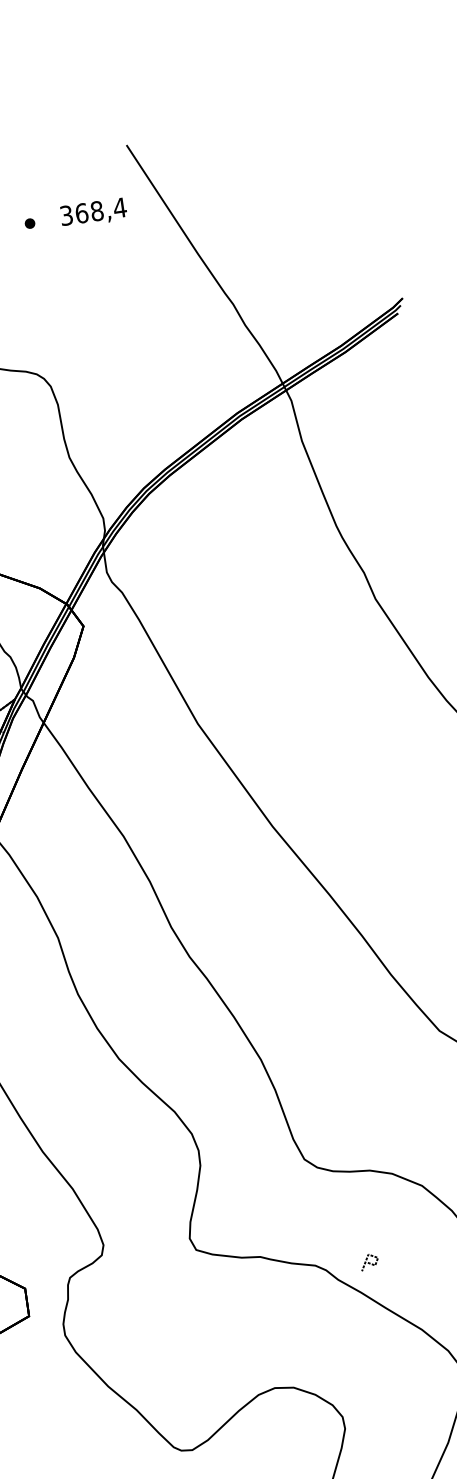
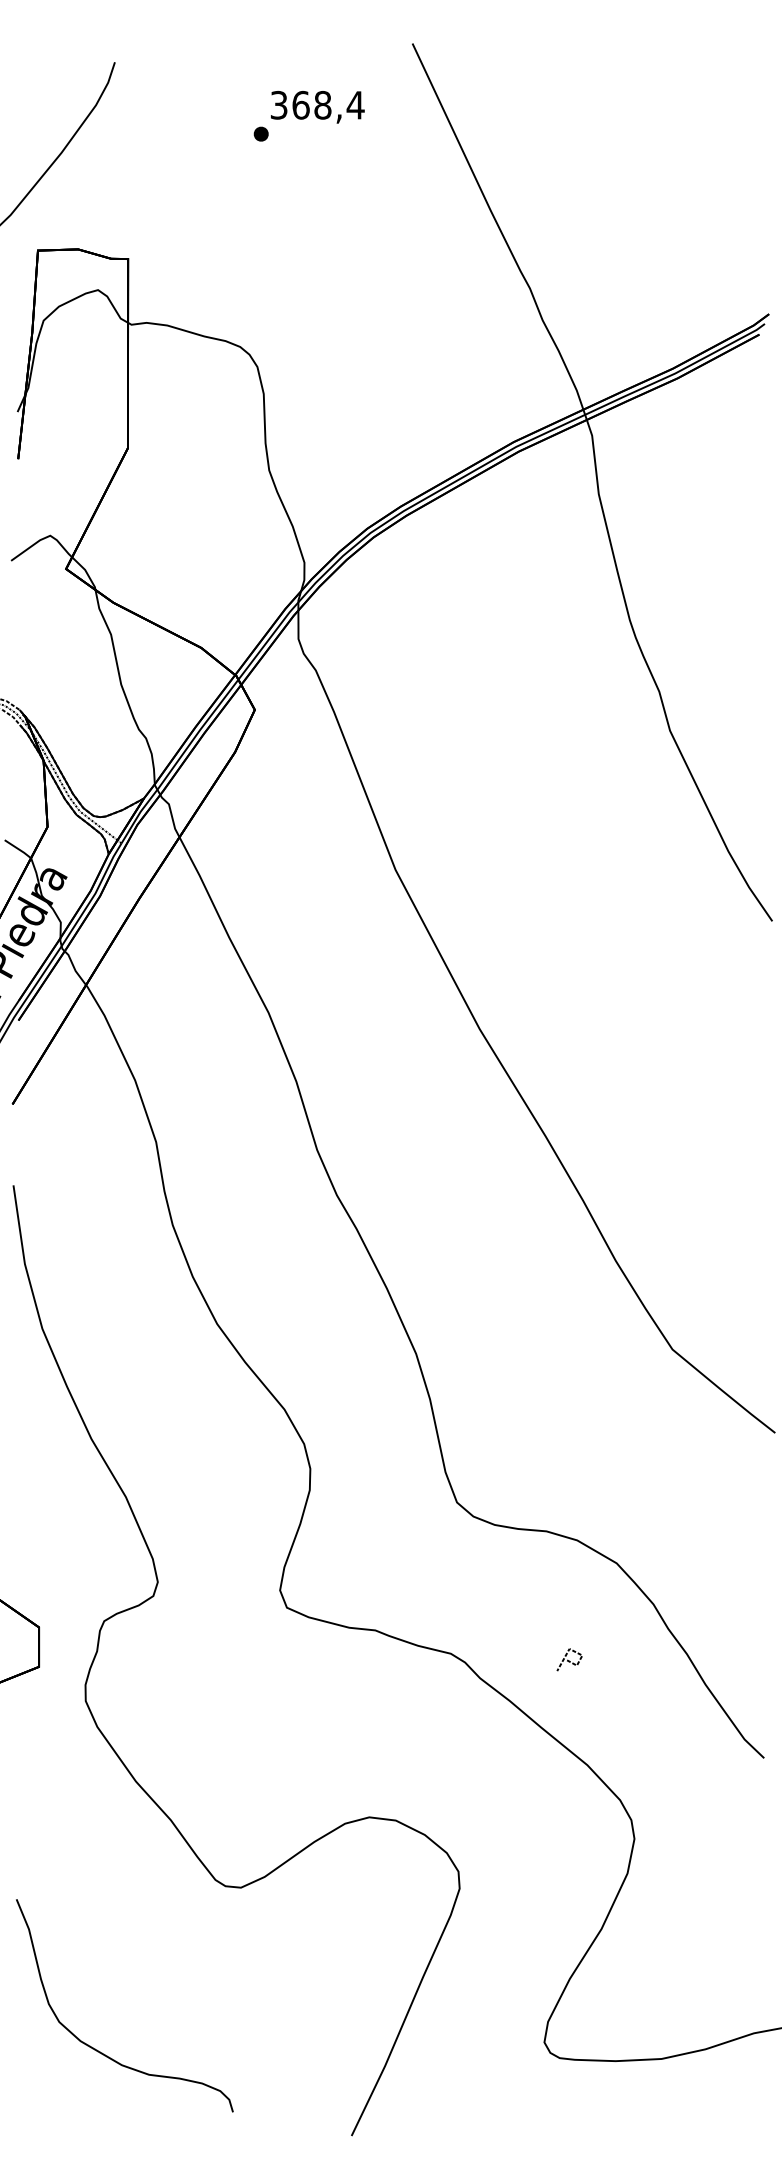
text: (93, 213) -> (317, 107), moved
line: (369, 1262) -> (569, 1660), moved

